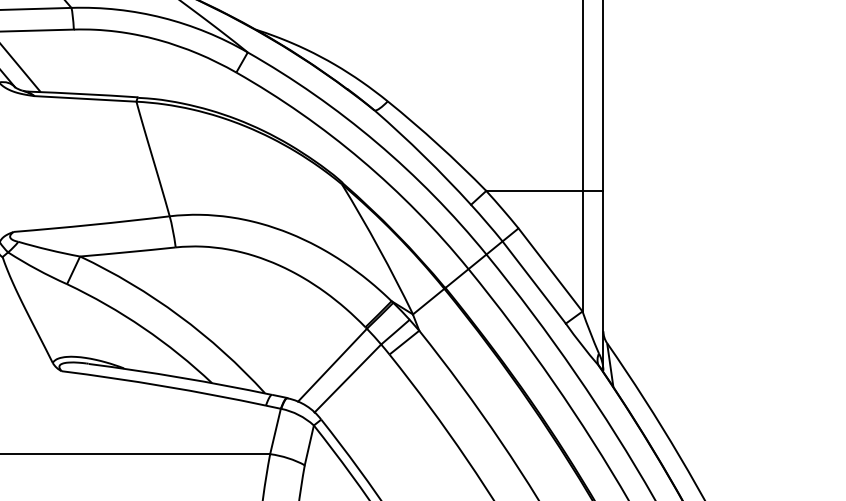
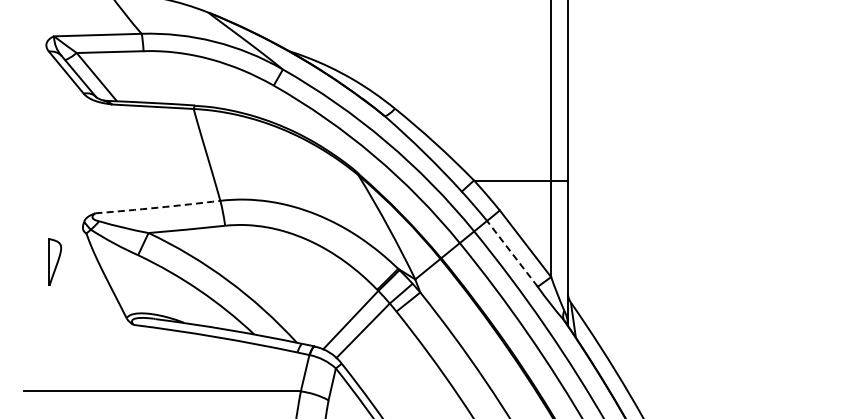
arc: (91, 224) -> (157, 207), solid -> dashed
line: (534, 282) -> (512, 253), solid -> dashed

